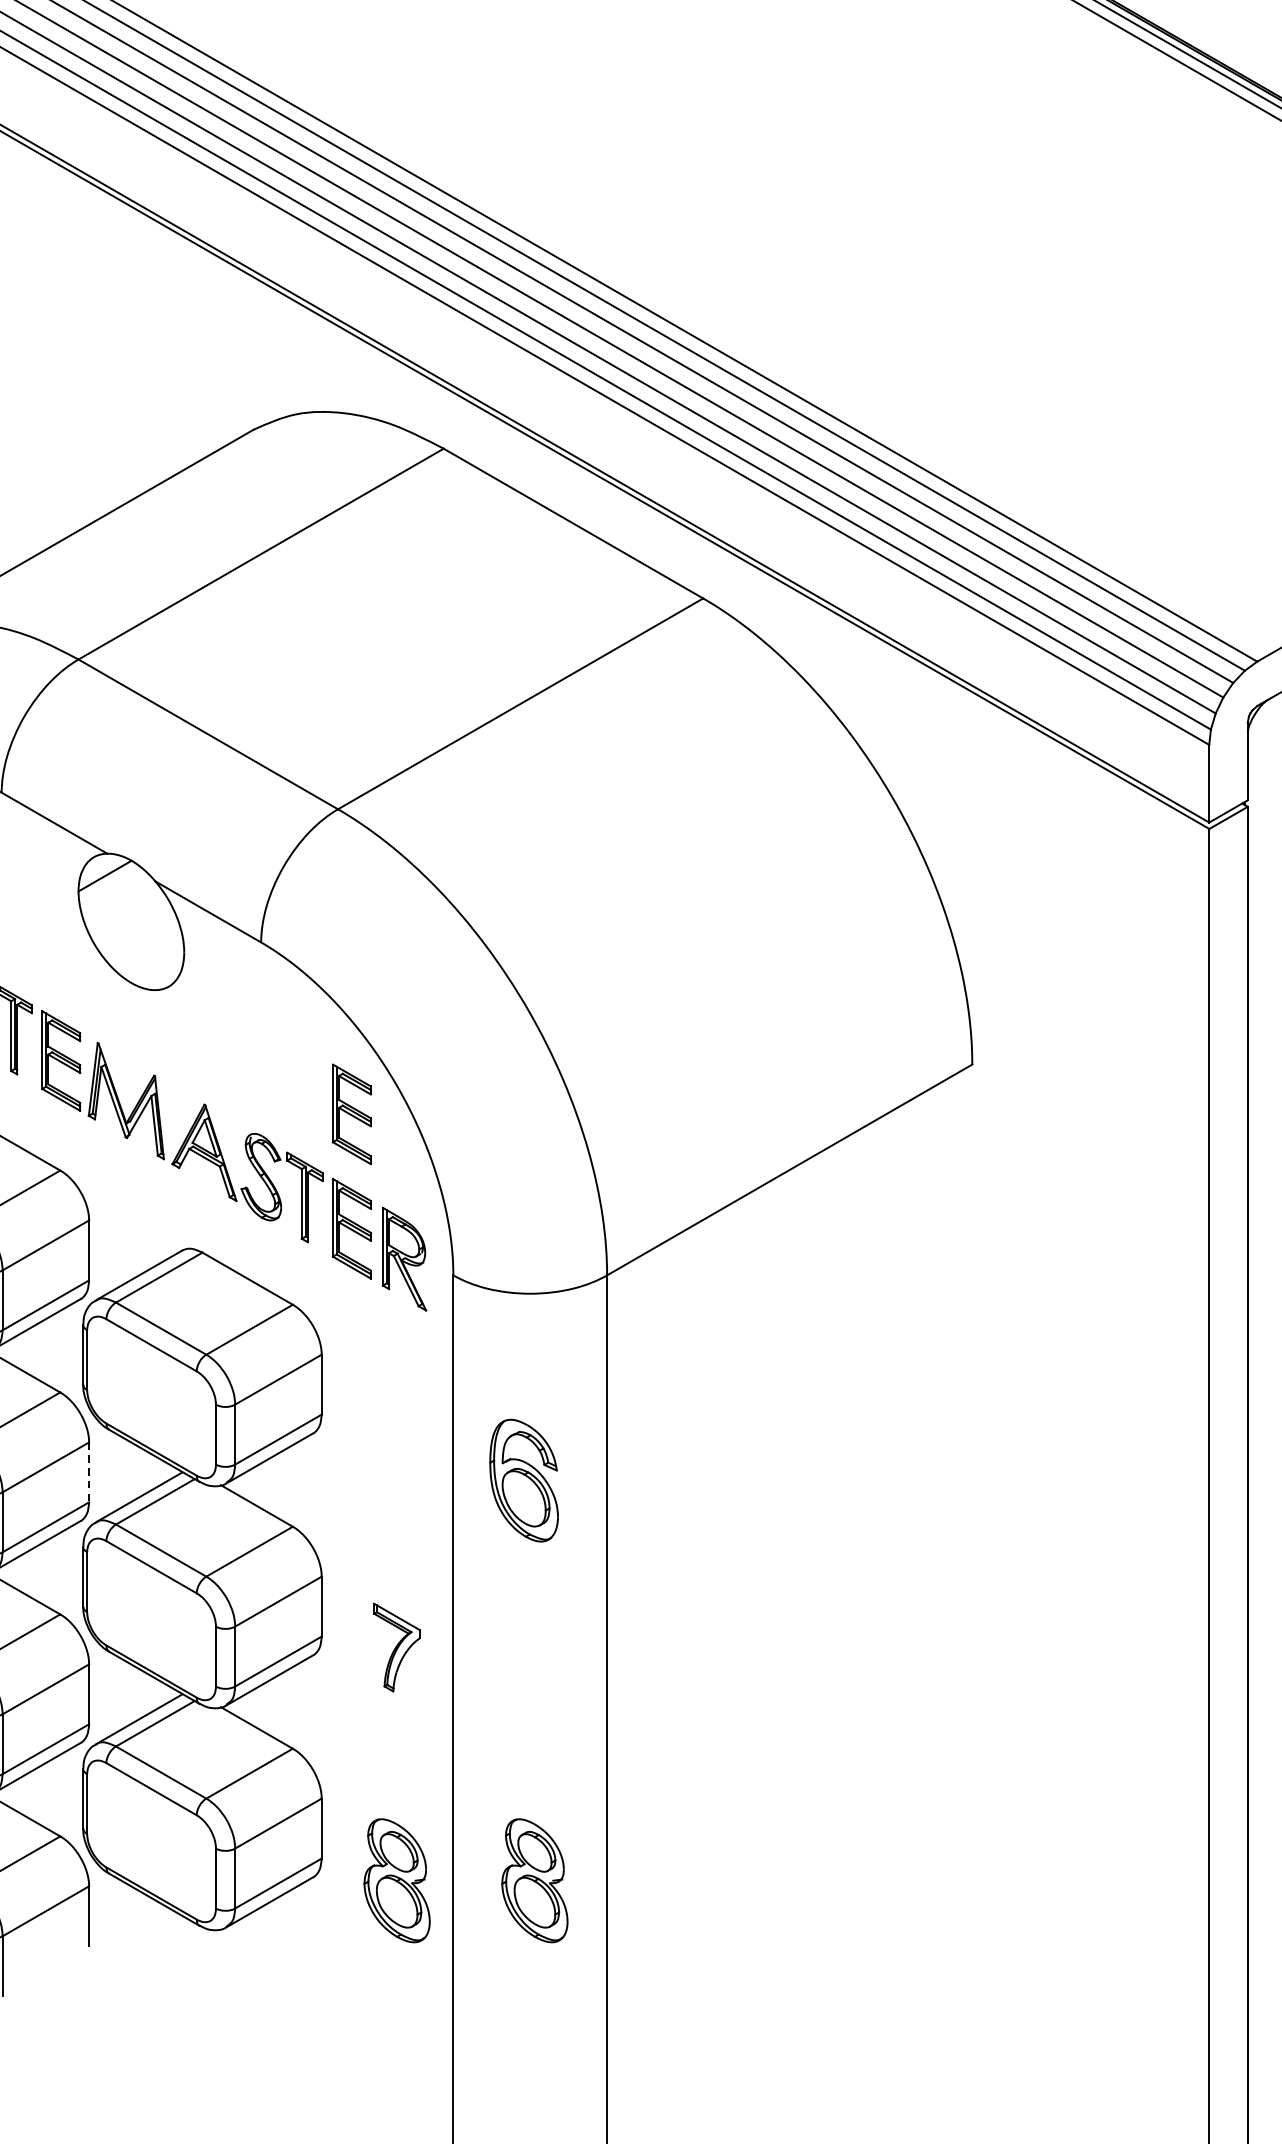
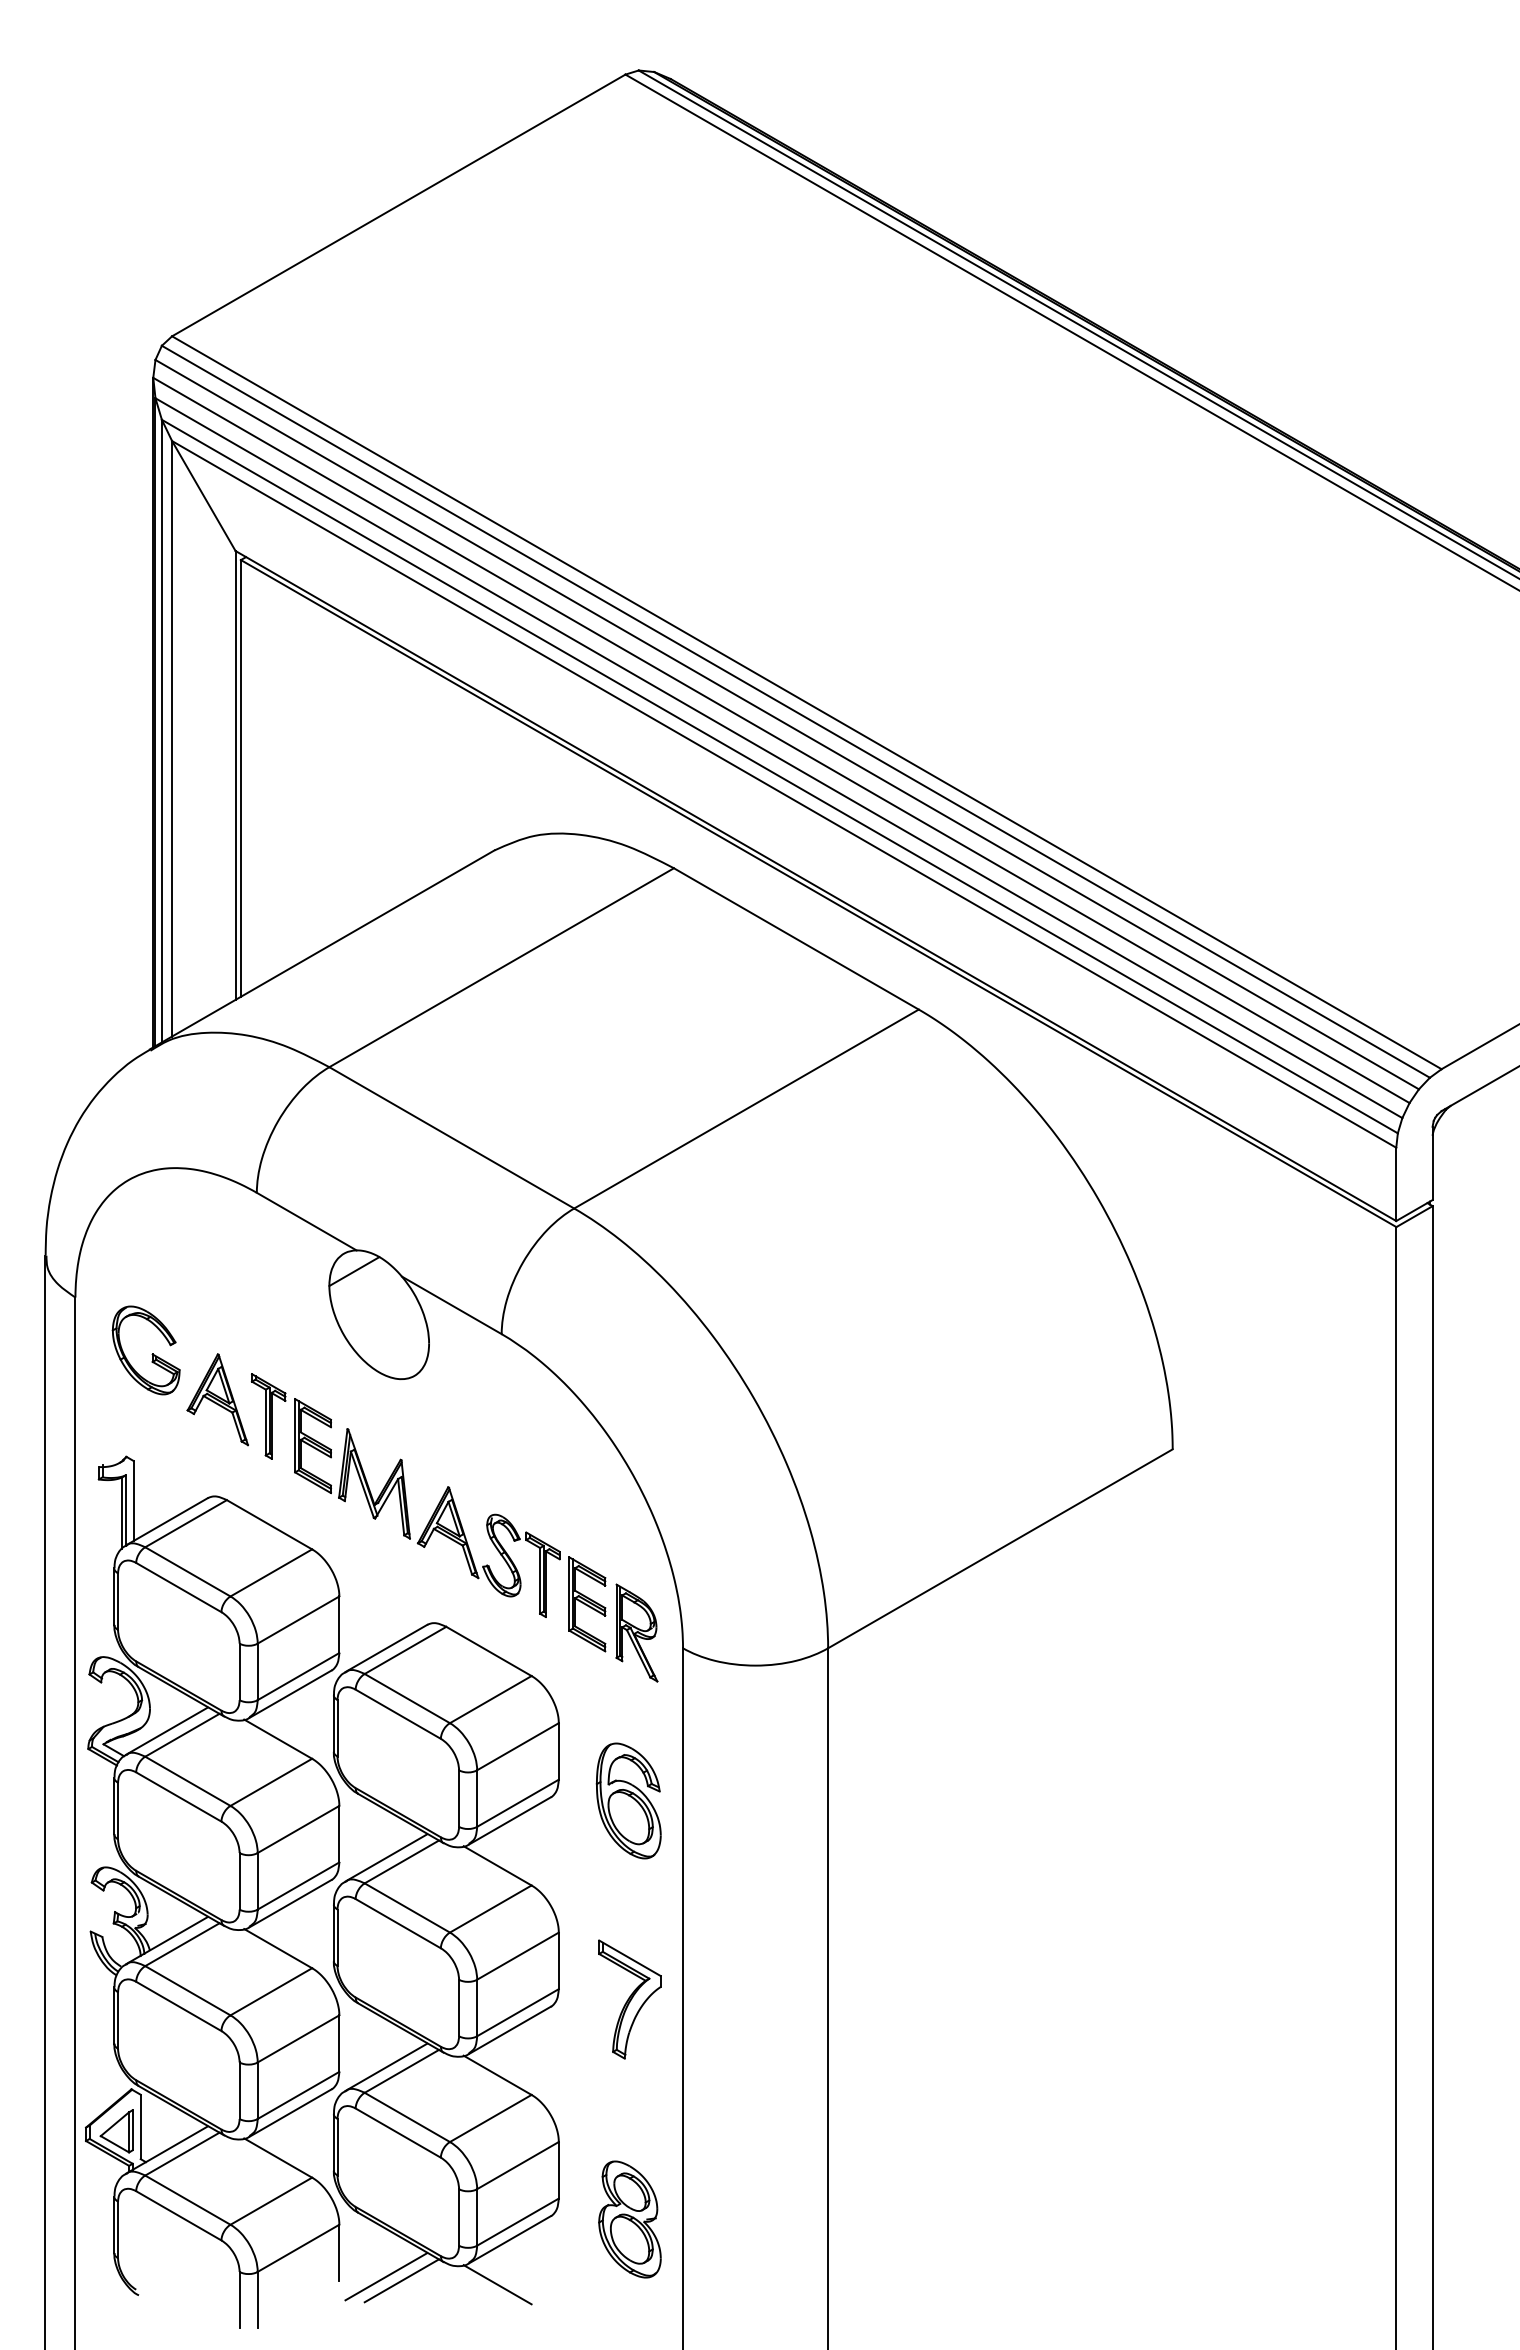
part: (352, 1114) -> (587, 1496), removed
line: (89, 1472) -> (339, 1834), dashed -> solid
part: (523, 1480) -> (628, 1800), moved
part: (396, 1647) -> (629, 1999), size x1.43
part: (534, 1880) -> (759, 2219), removed
line: (139, 1941) -> (386, 2276), added
line: (154, 1945) -> (401, 2280), added
line: (256, 1949) -> (497, 2284), added

